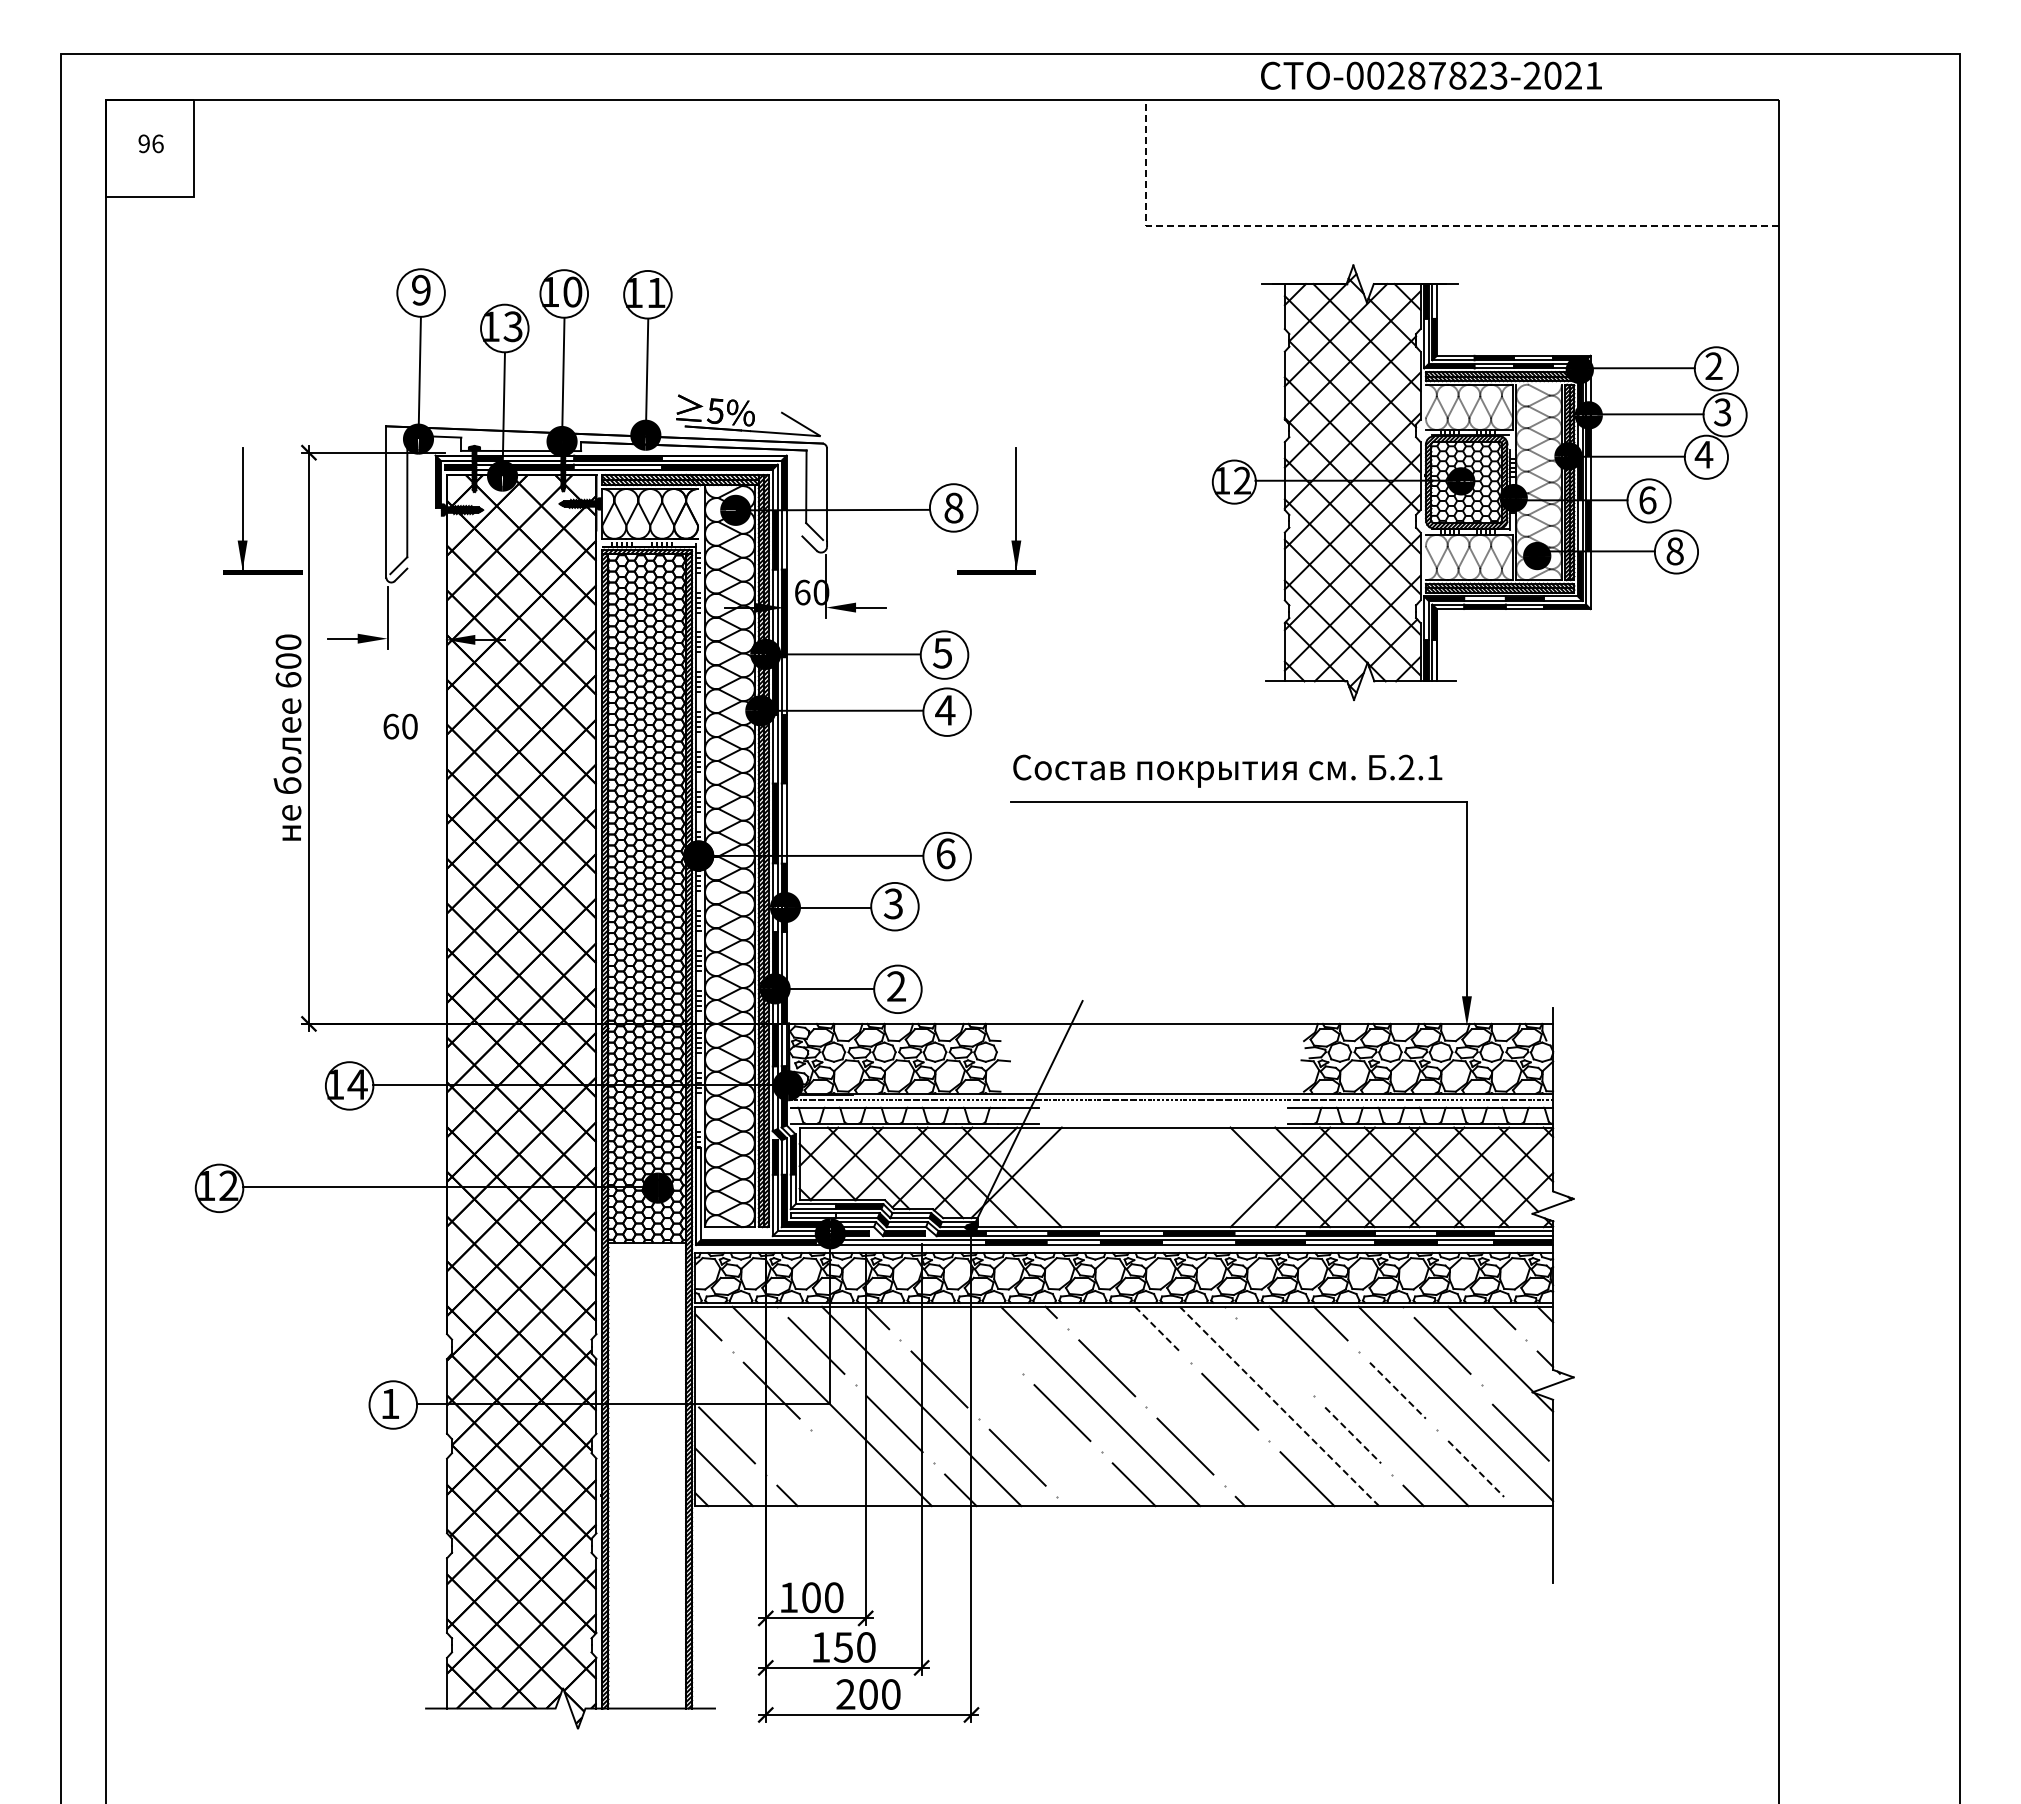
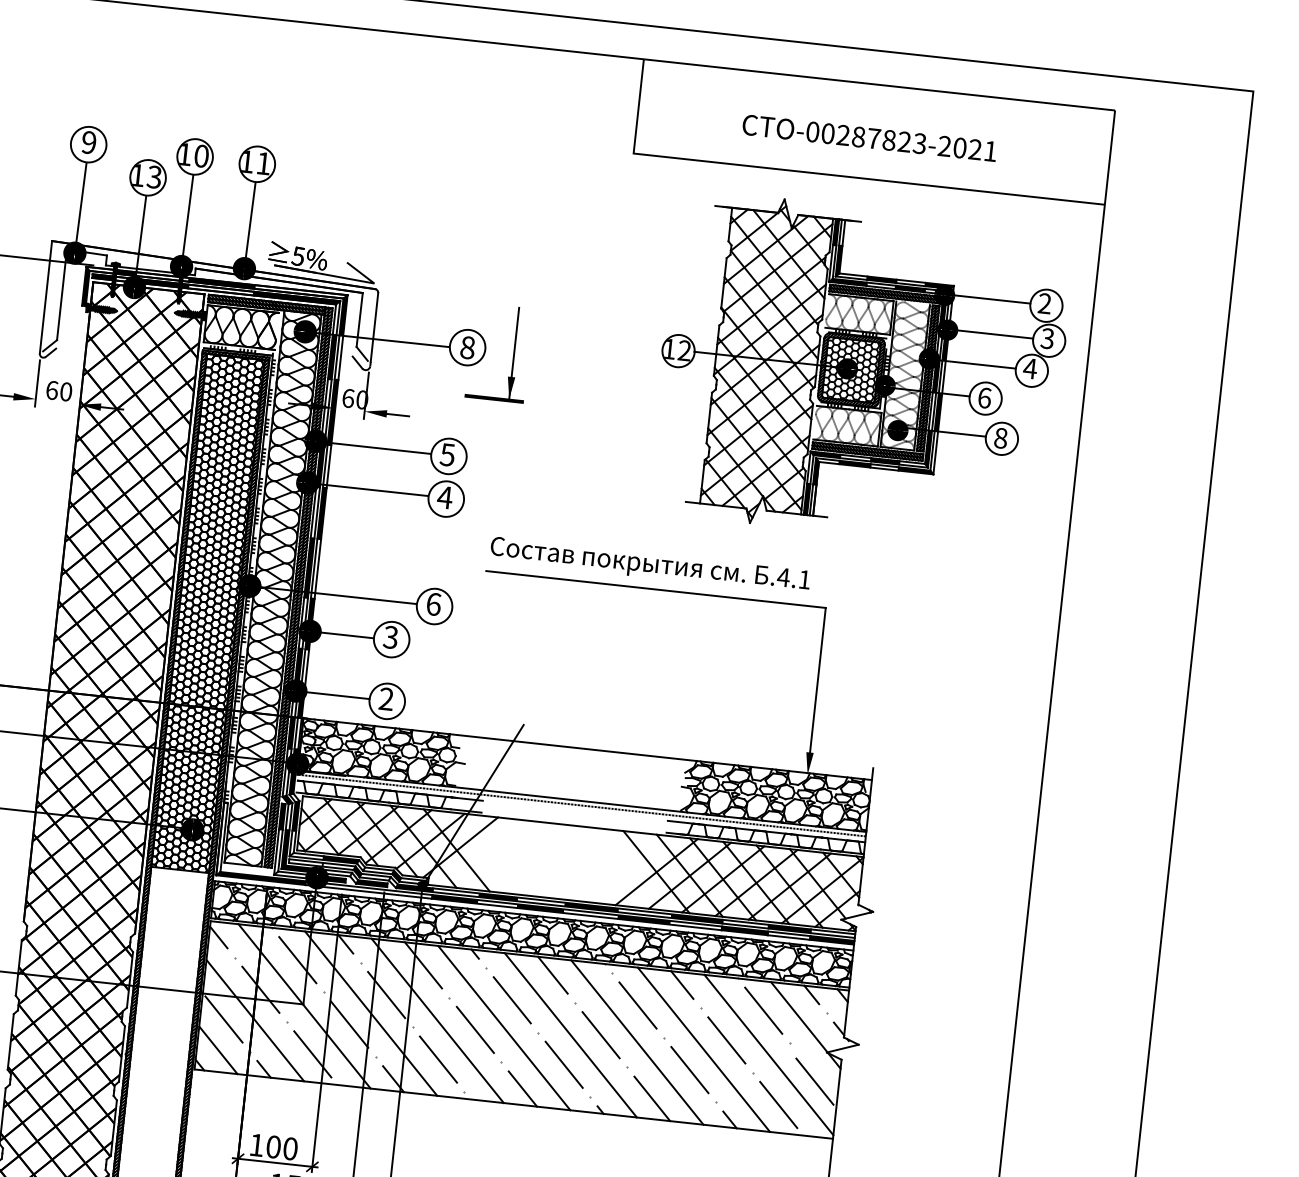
text: (1431, 75) -> (869, 138), moved
line: (1398, 226) -> (821, 174), dashed -> solid
text: (400, 726) -> (59, 391), moved
text: (1406, 766) -> (783, 576), .2.1 -> .4.1
line: (1157, 1329) -> (552, 975), dashed -> solid
line: (984, 1334) -> (423, 965), added
line: (1274, 1357) -> (637, 1005), added
line: (1397, 1390) -> (726, 1040), dashed -> solid
line: (1010, 1406) -> (437, 1020), added
line: (1189, 1406) -> (570, 1035), added
line: (1279, 1406) -> (637, 1042), dashed -> solid
line: (768, 1432) -> (255, 1020), added
line: (1353, 1435) -> (690, 1070), dashed -> solid
line: (849, 1468) -> (312, 1053), added
line: (1476, 1468) -> (779, 1104), dashed -> solid

